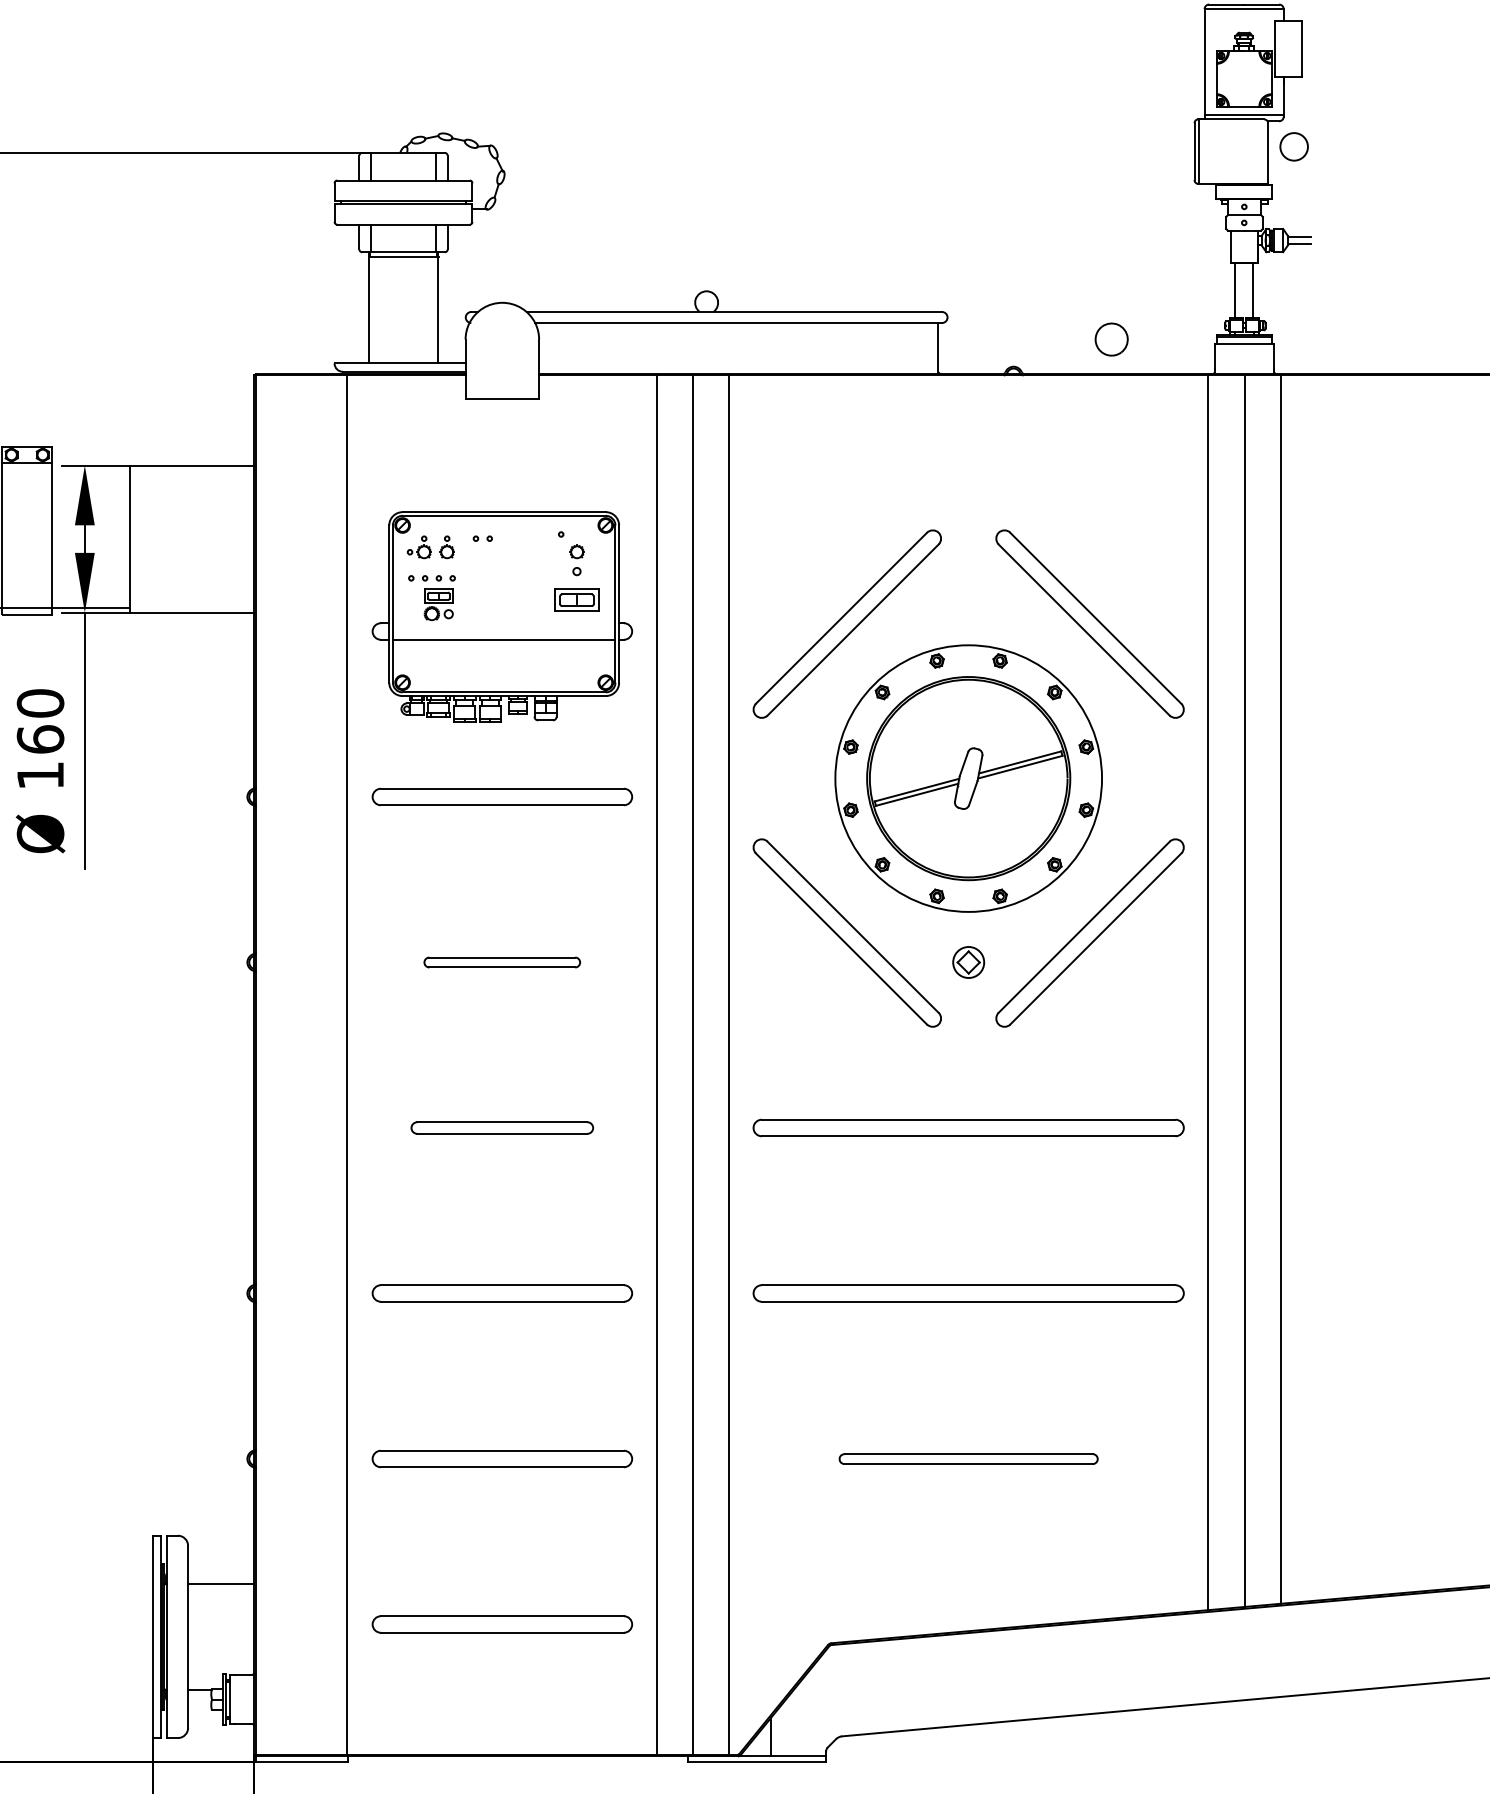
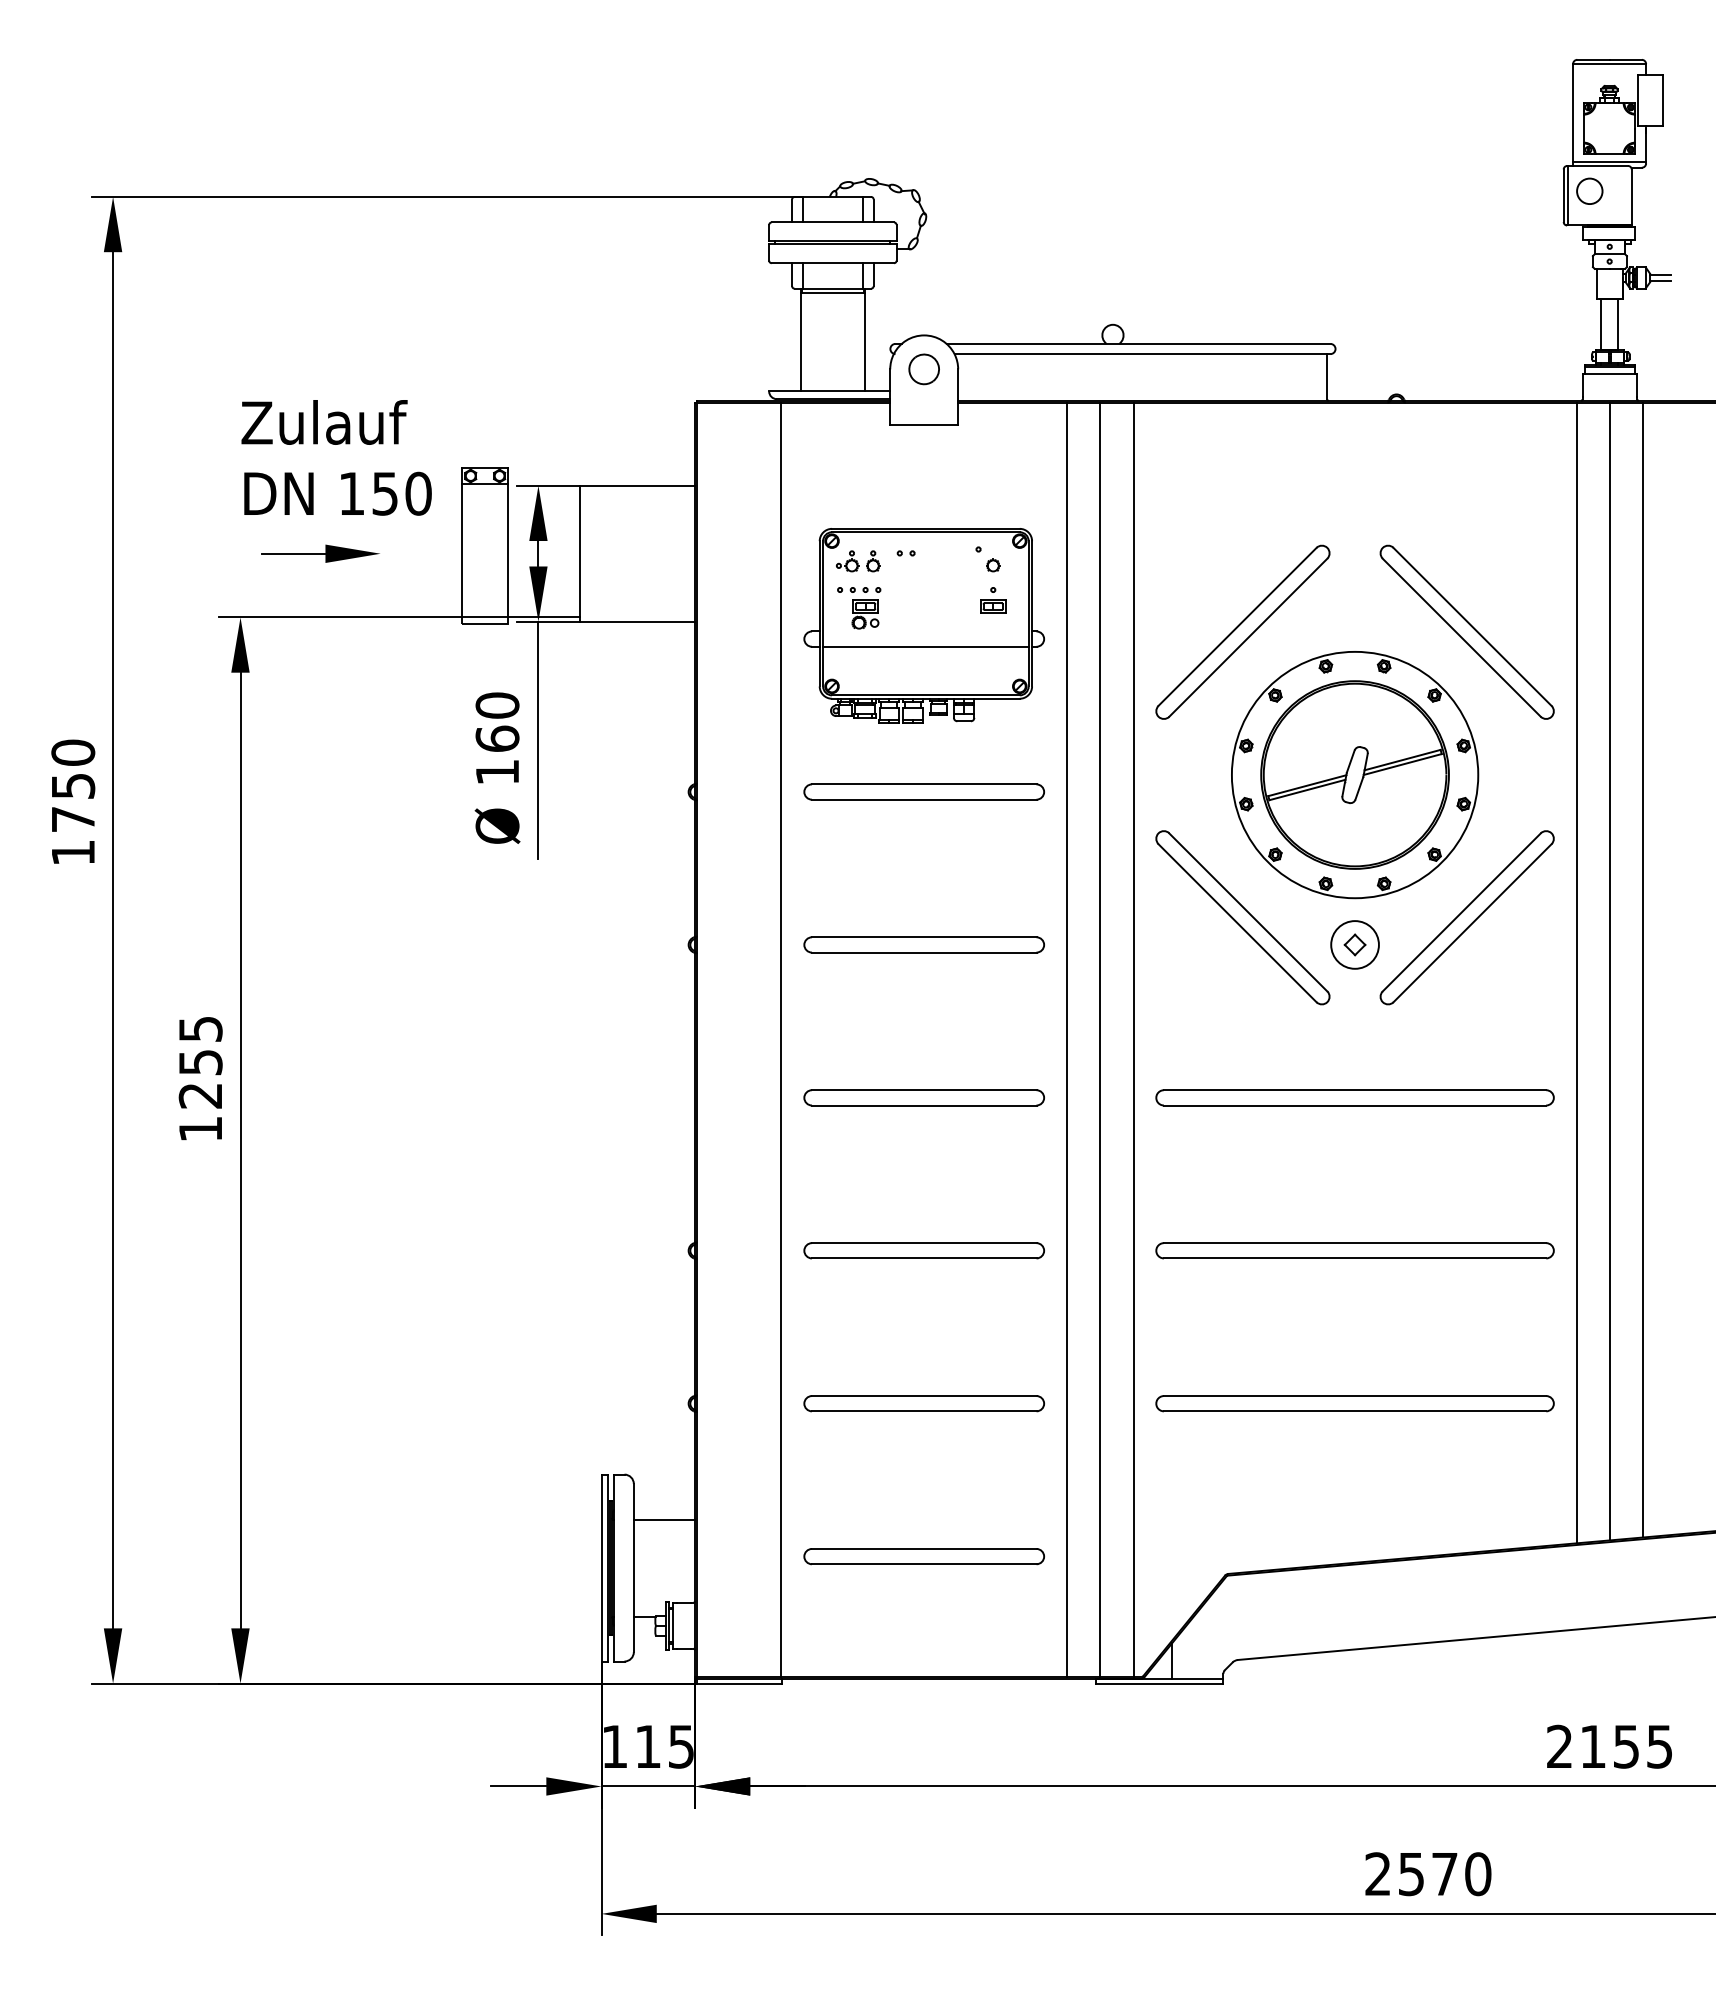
circle: (1293, 145) -> (1589, 190), moved
part: (1110, 339) -> (923, 369), moved
part: (577, 589) -> (993, 600), size x0.62
part: (501, 962) -> (923, 944), size x1.67
circle: (968, 962) -> (1354, 944), size x1.67
part: (501, 1127) -> (923, 1097), size x1.43
part: (968, 1458) -> (1354, 1403), size x1.67

